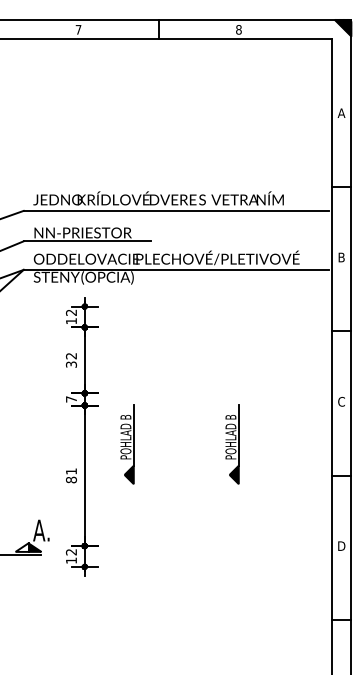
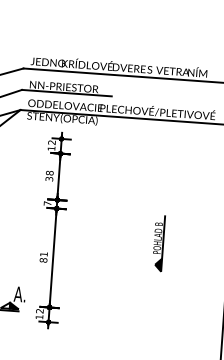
text: (71, 355) -> (49, 172), 32 -> 38
part: (127, 444) -> (84, 238), removed

